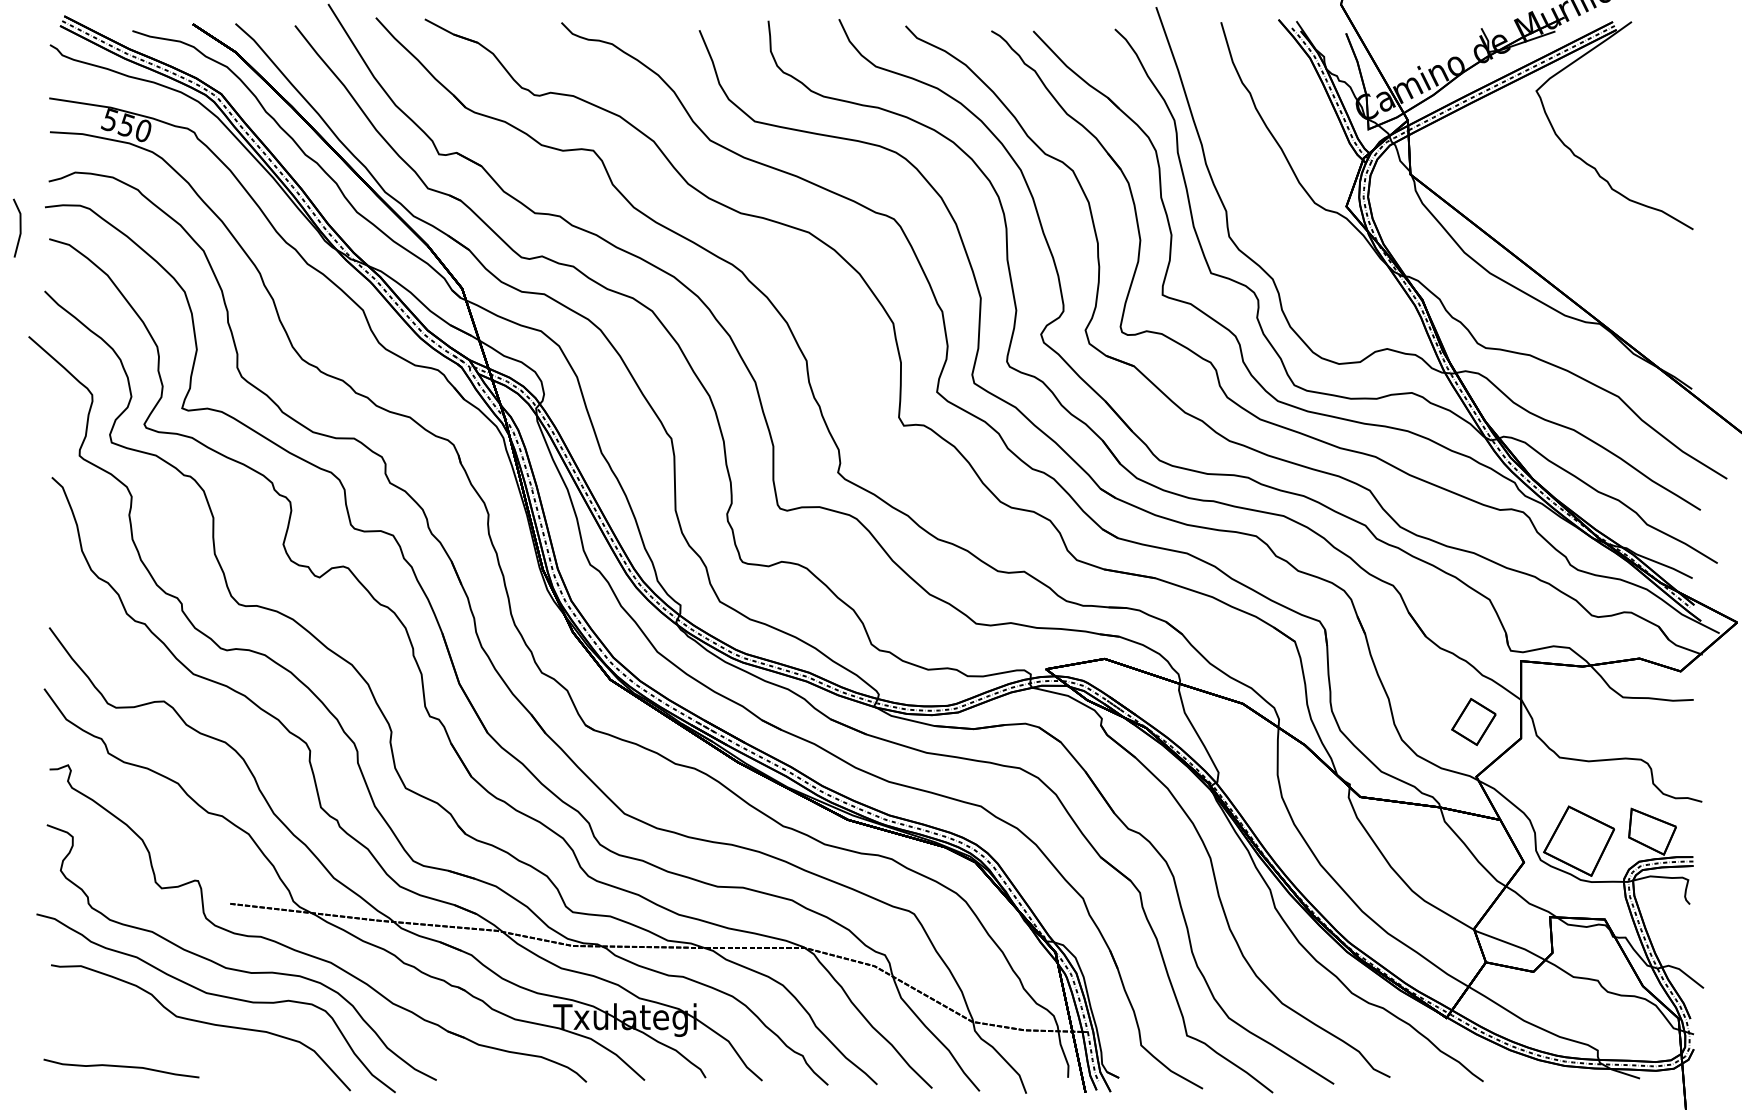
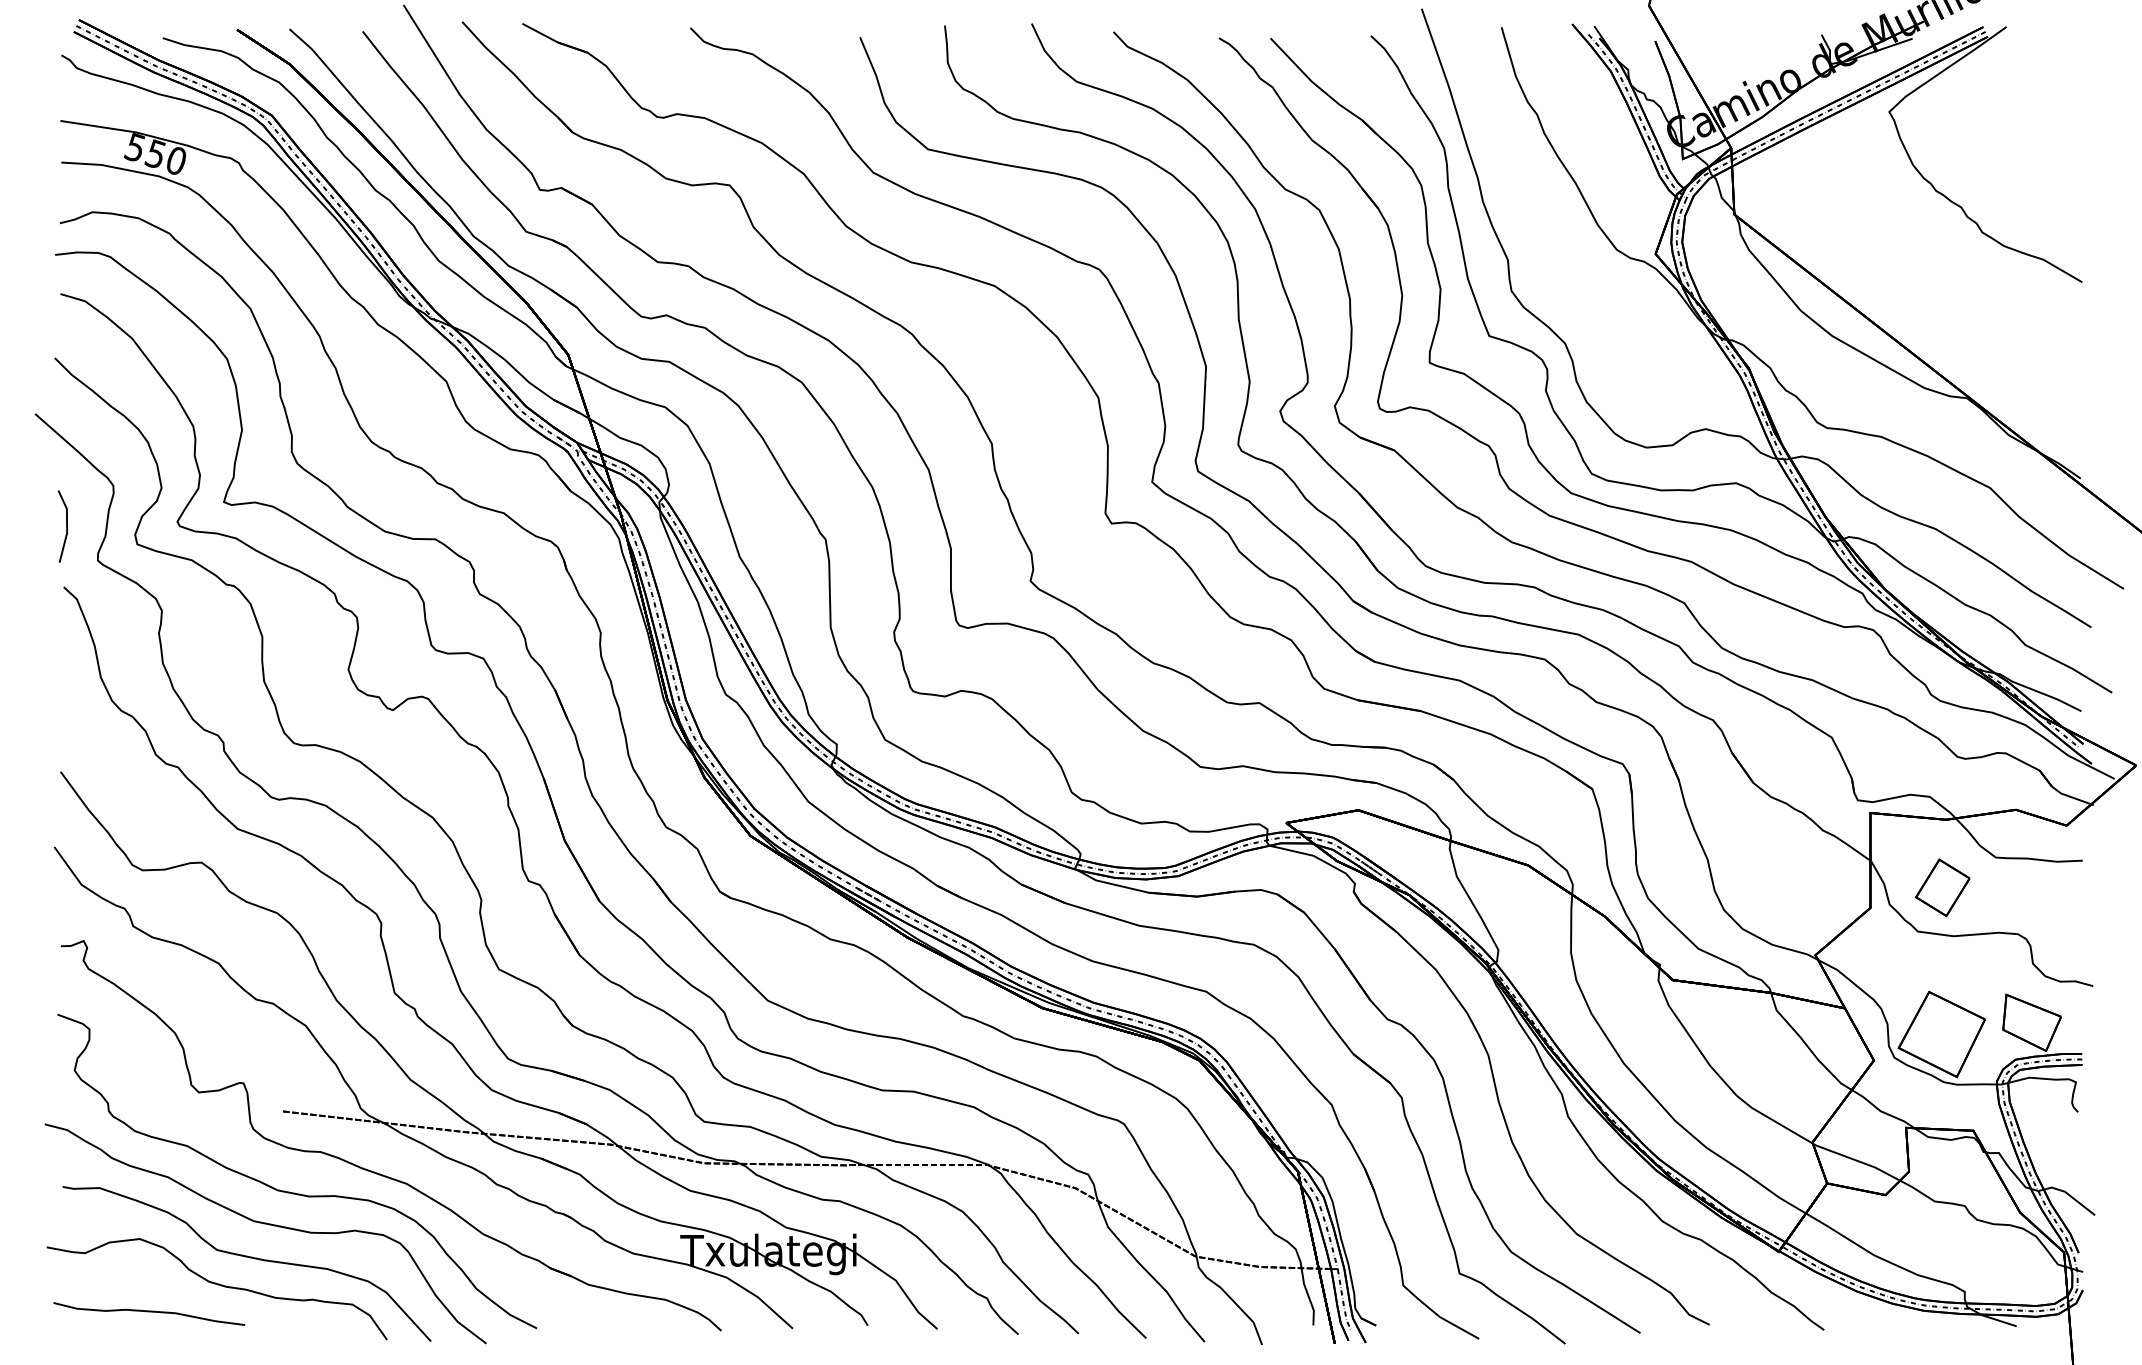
line: (19, 227) -> (65, 525), moved
part: (1473, 721) -> (1942, 887), moved
curve: (176, 1045) -> (216, 1285), added

